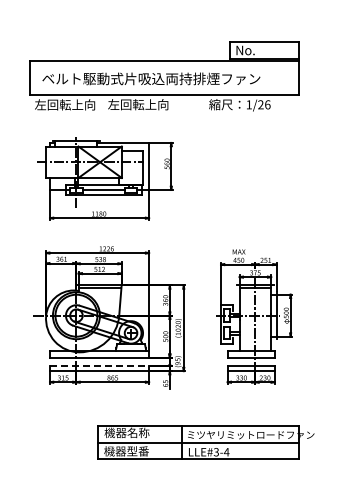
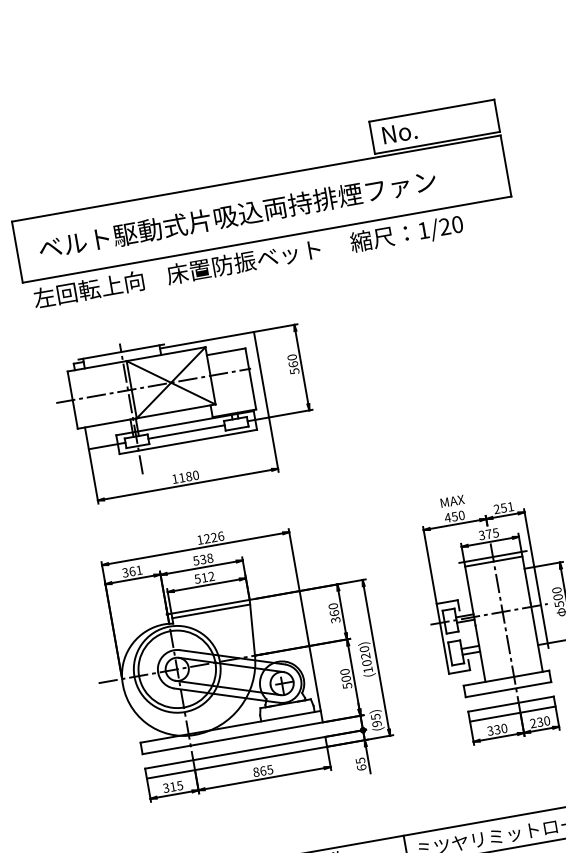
text: (150, 104) -> (244, 261), 左回転上向 -> 床置防振ベット
text: (267, 104) -> (456, 224), 1/26 -> 1/20
line: (99, 365) -> (235, 752), dashed -> solid

